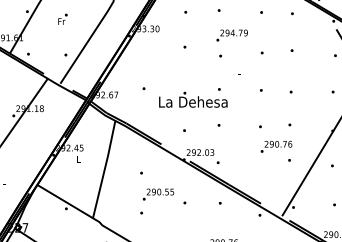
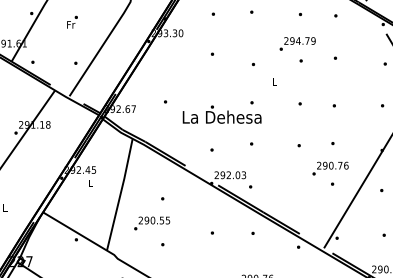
text: (231, 35) -> (297, 43), moved
text: (276, 146) -> (330, 168), moved
text: (158, 194) -> (152, 223), moved

